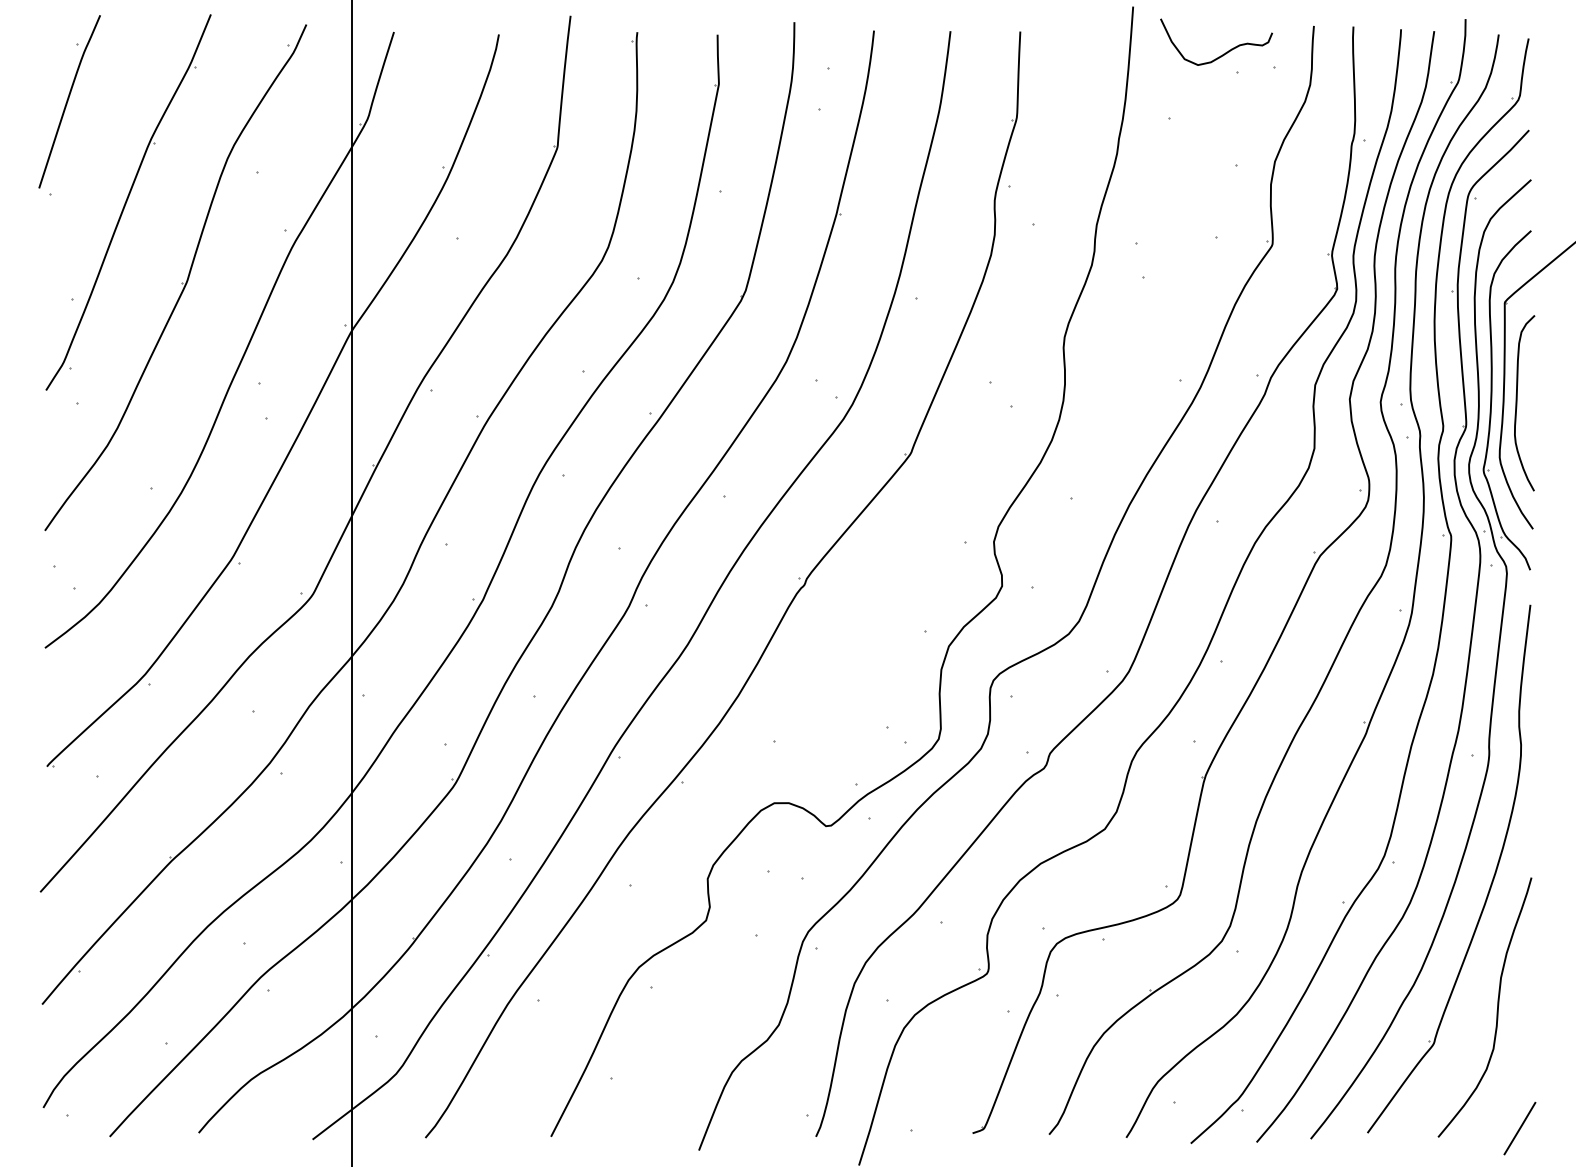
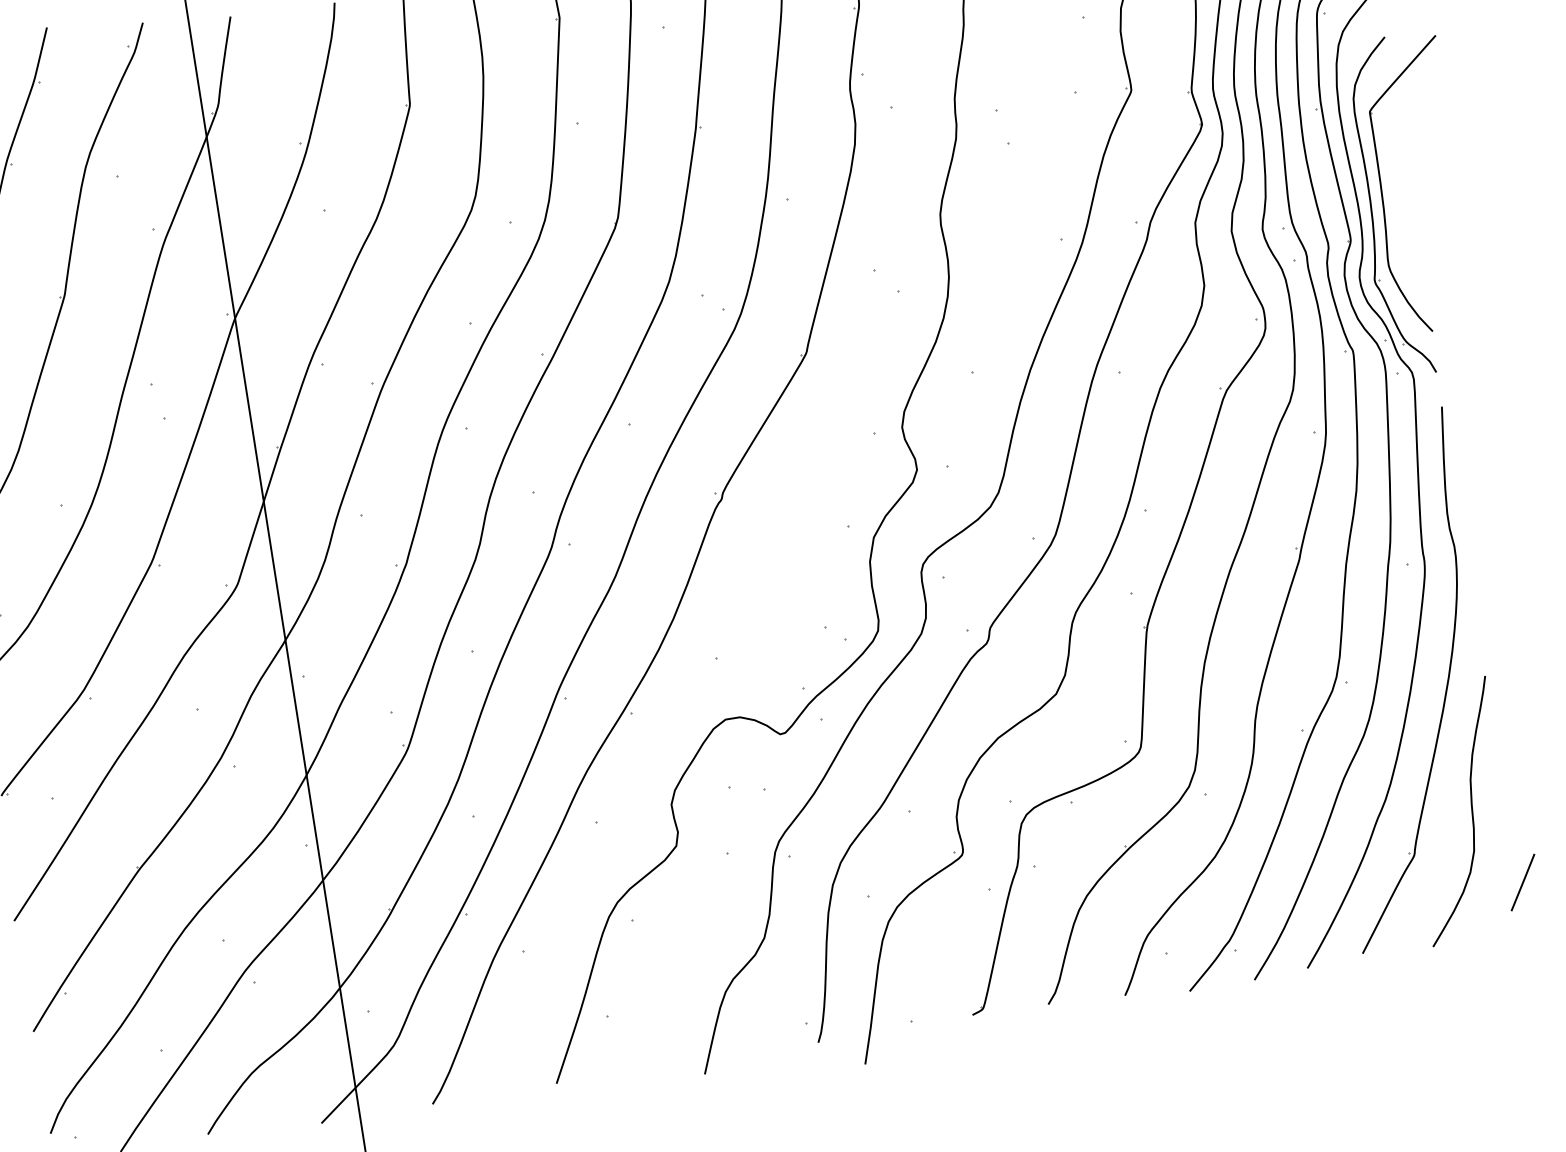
curve: (1517, 403) -> (1397, 209), removed
line: (1519, 1128) -> (1522, 882), moved

